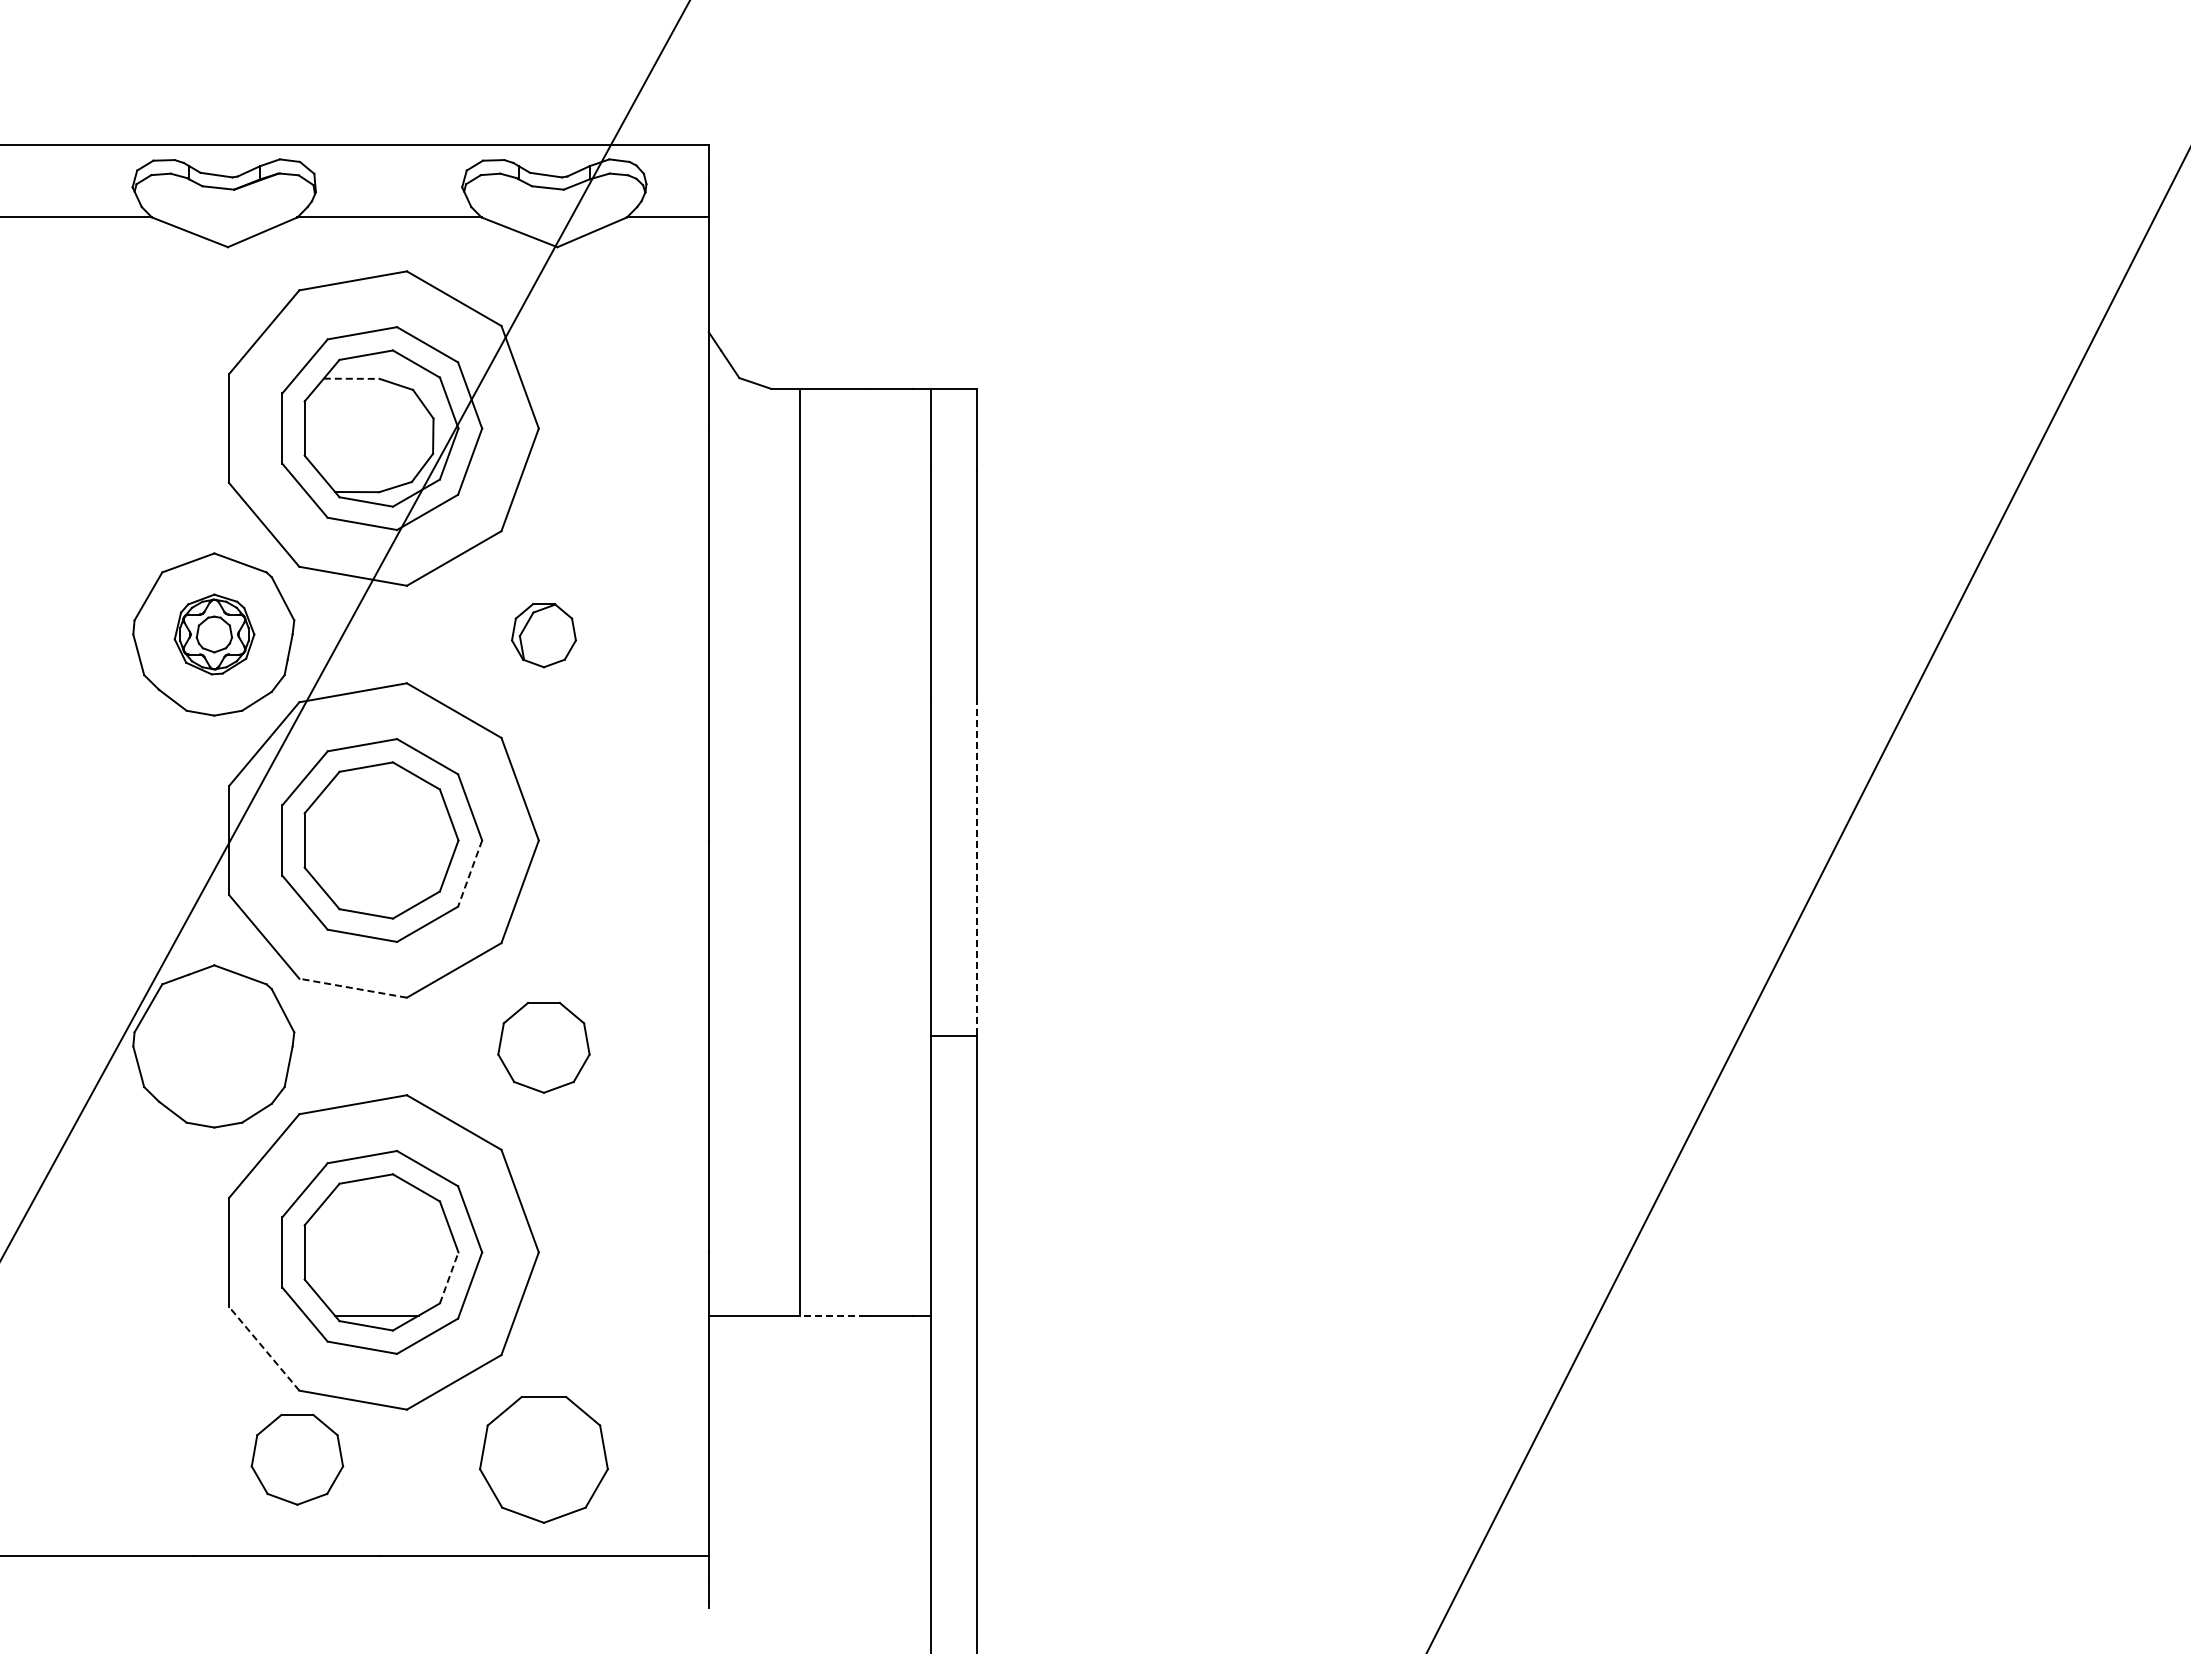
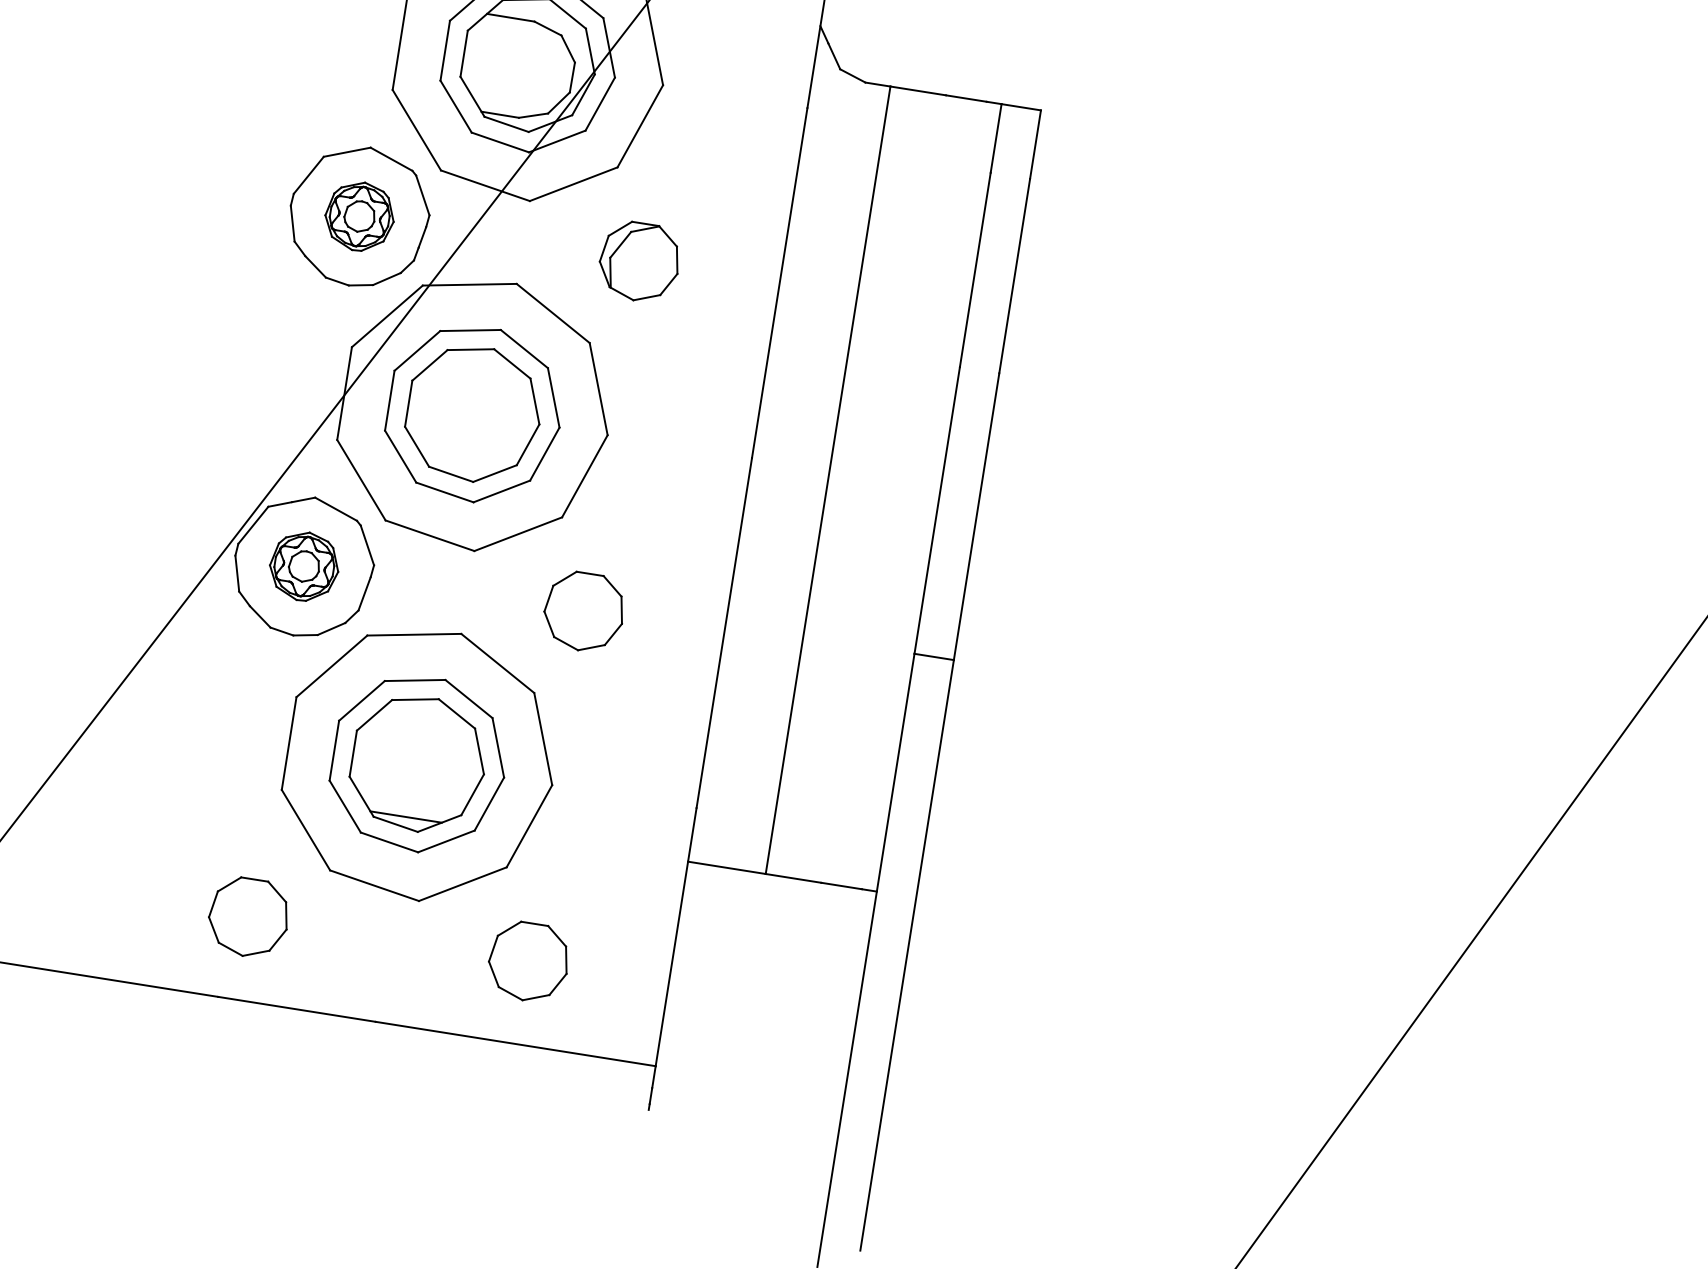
line: (351, 378) -> (510, 17), dashed -> solid
part: (543, 635) -> (639, 261), size x1.43
line: (977, 866) -> (976, 516), dashed -> solid
line: (469, 874) -> (544, 454), dashed -> solid
line: (353, 988) -> (430, 536), dashed -> solid
part: (214, 1046) -> (304, 566), added
line: (449, 1277) -> (472, 794), dashed -> solid
line: (832, 1315) -> (793, 878), dashed -> solid
line: (264, 1348) -> (306, 829), dashed -> solid
part: (297, 1459) -> (248, 917), moved
part: (543, 1459) -> (528, 961), size x0.71

